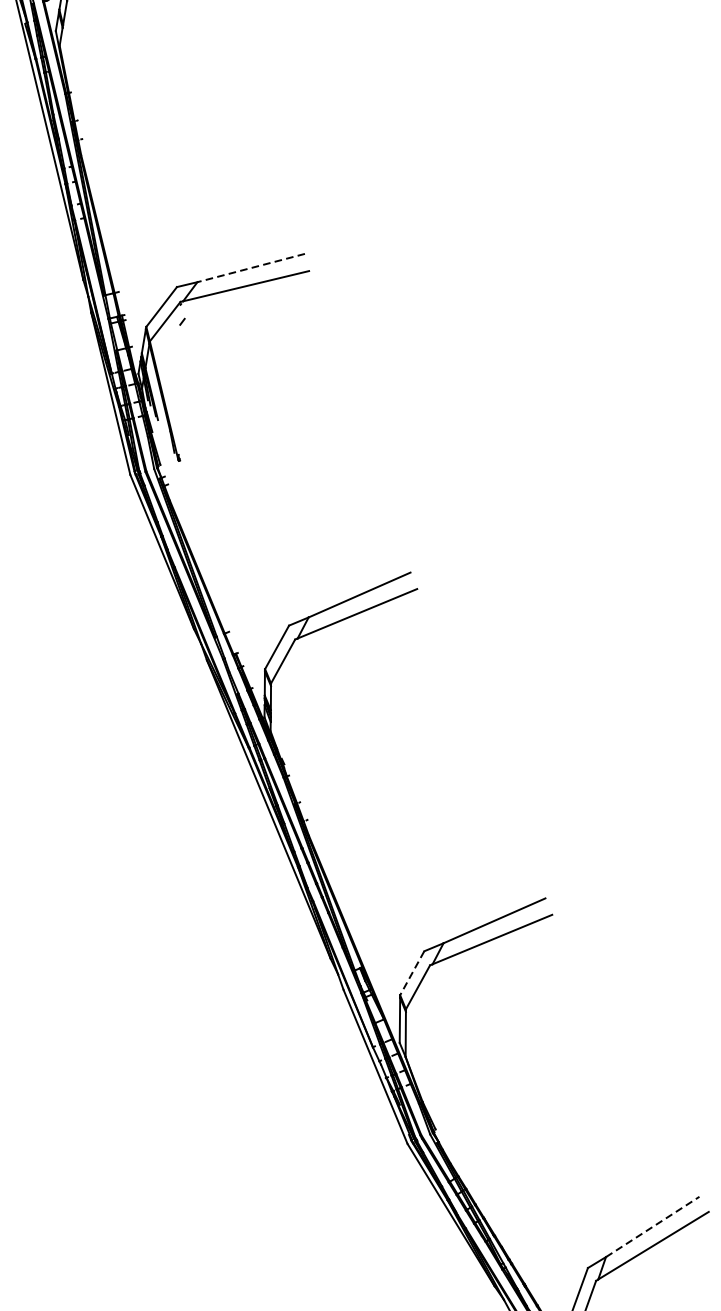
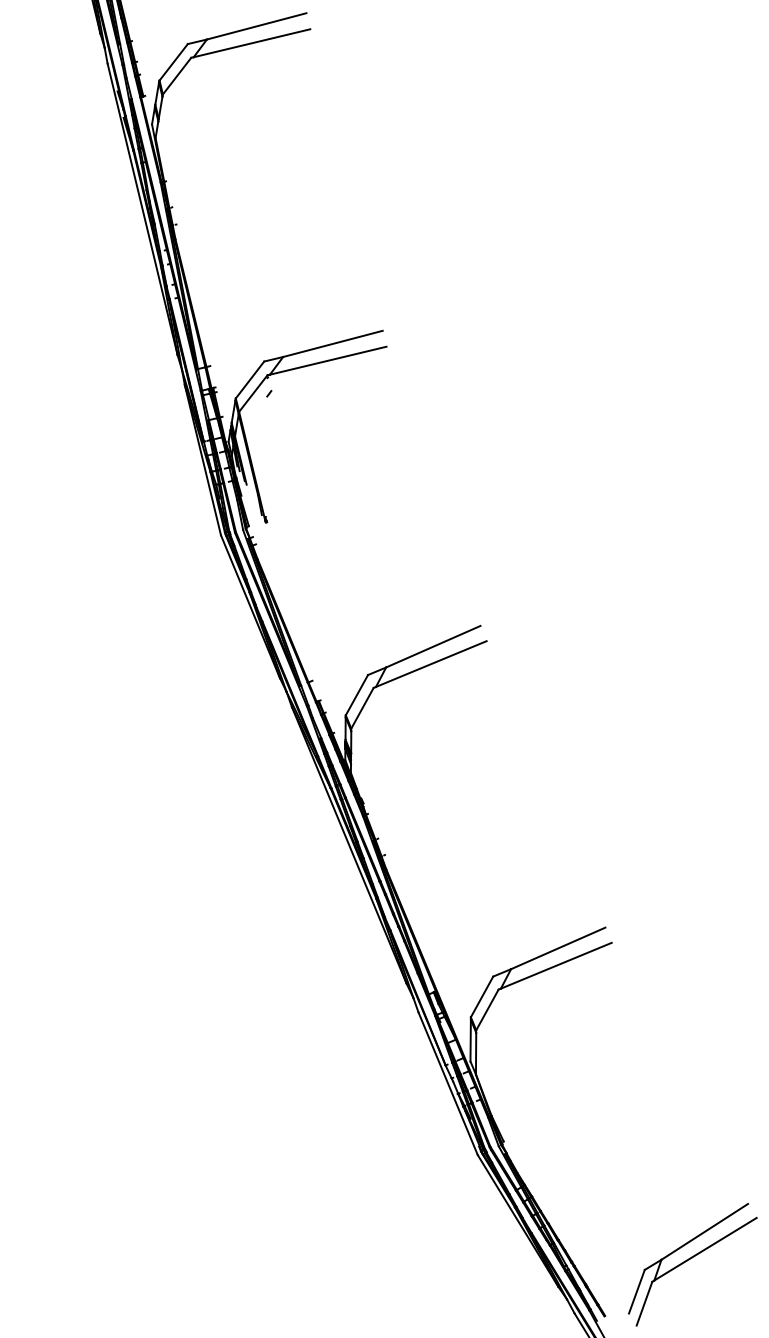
line: (250, 268) -> (332, 344), dashed -> solid
line: (411, 973) -> (481, 997), dashed -> solid
line: (653, 1226) -> (705, 1231), dashed -> solid

